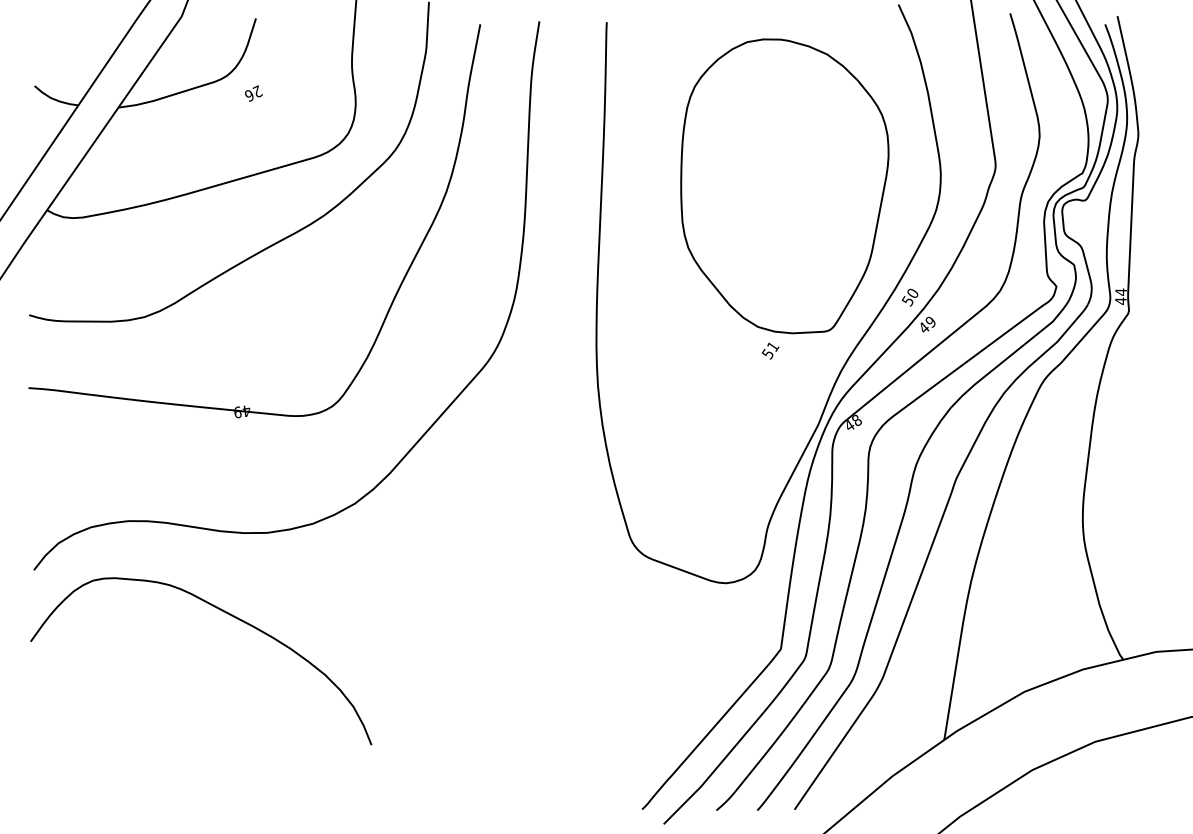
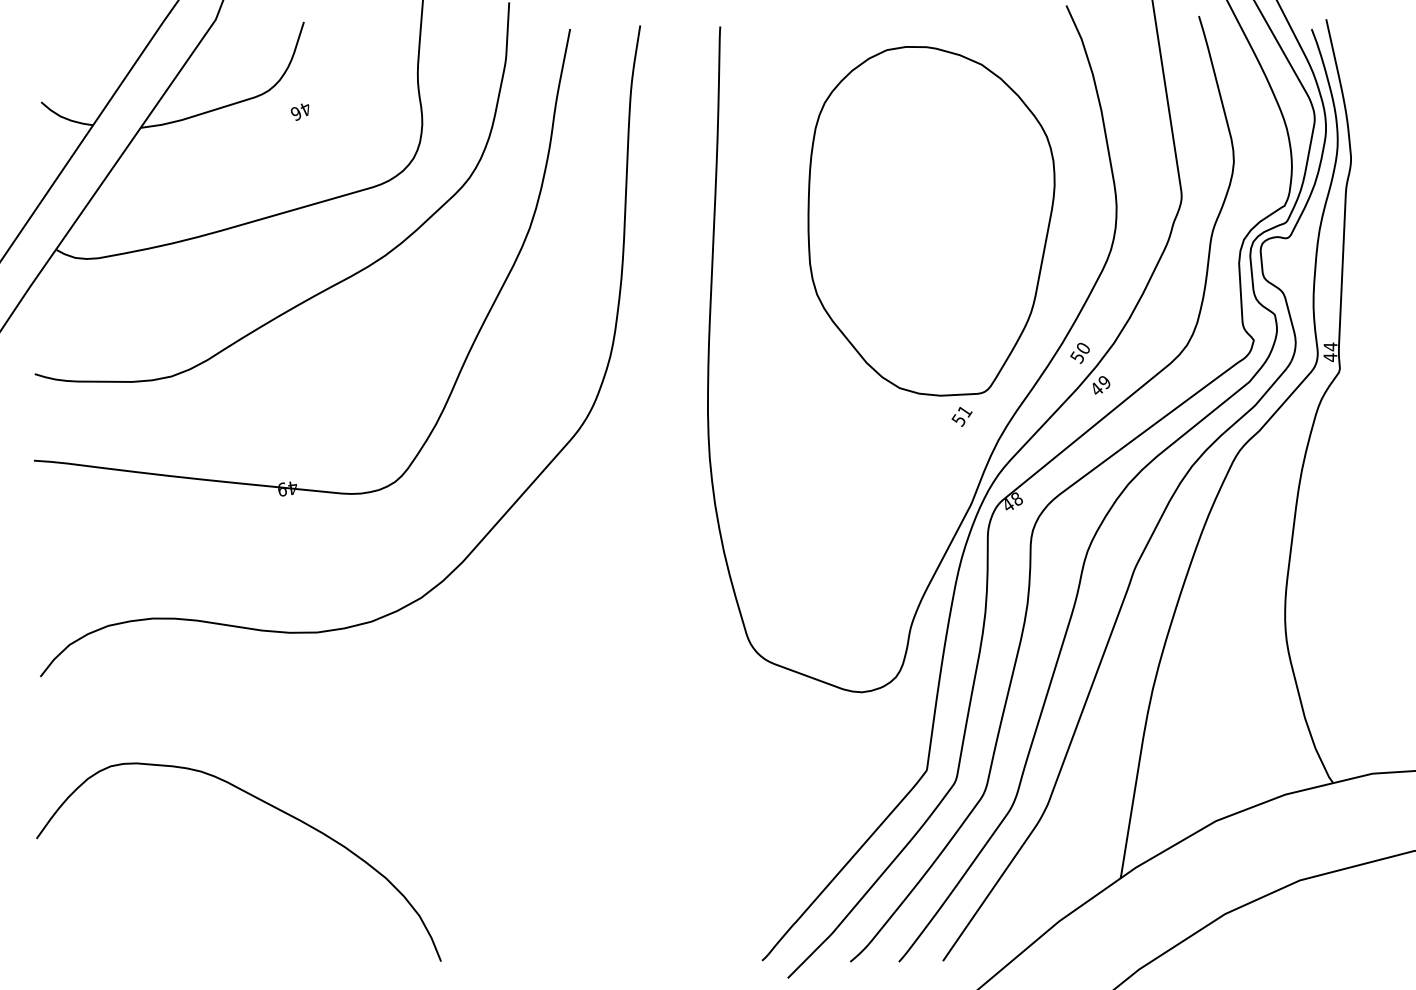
text: (257, 91) -> (305, 108), 26 -> 46
text: (770, 350) -> (961, 416), moved
curve: (225, 613) -> (267, 805), moved

